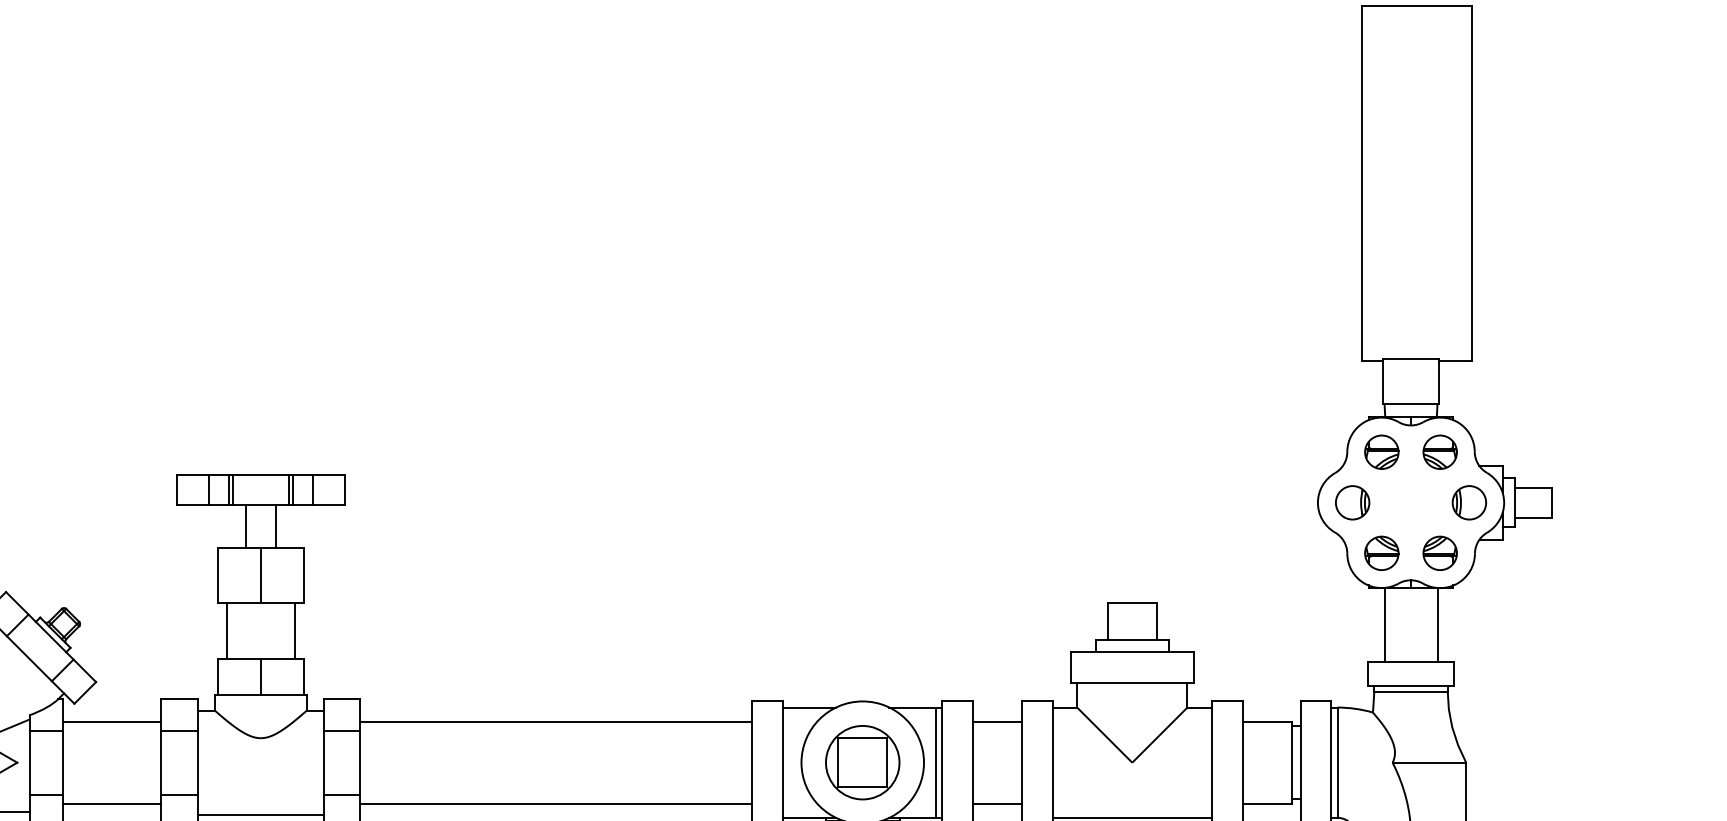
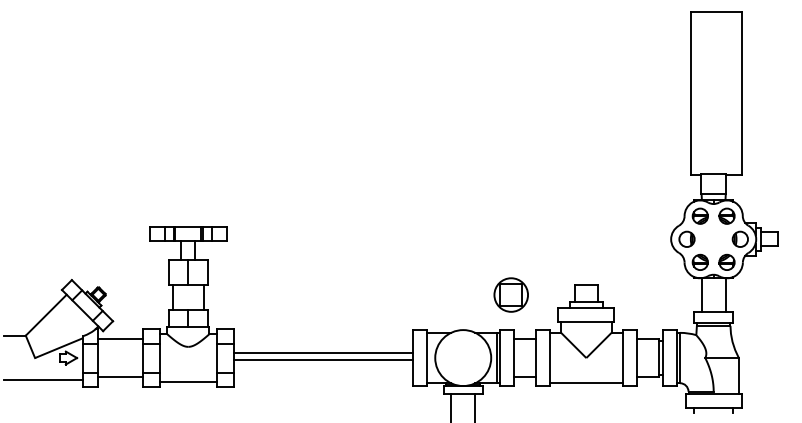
line: (554, 722) -> (322, 353), moved
part: (861, 761) -> (510, 294), moved
line: (554, 803) -> (322, 359), moved

